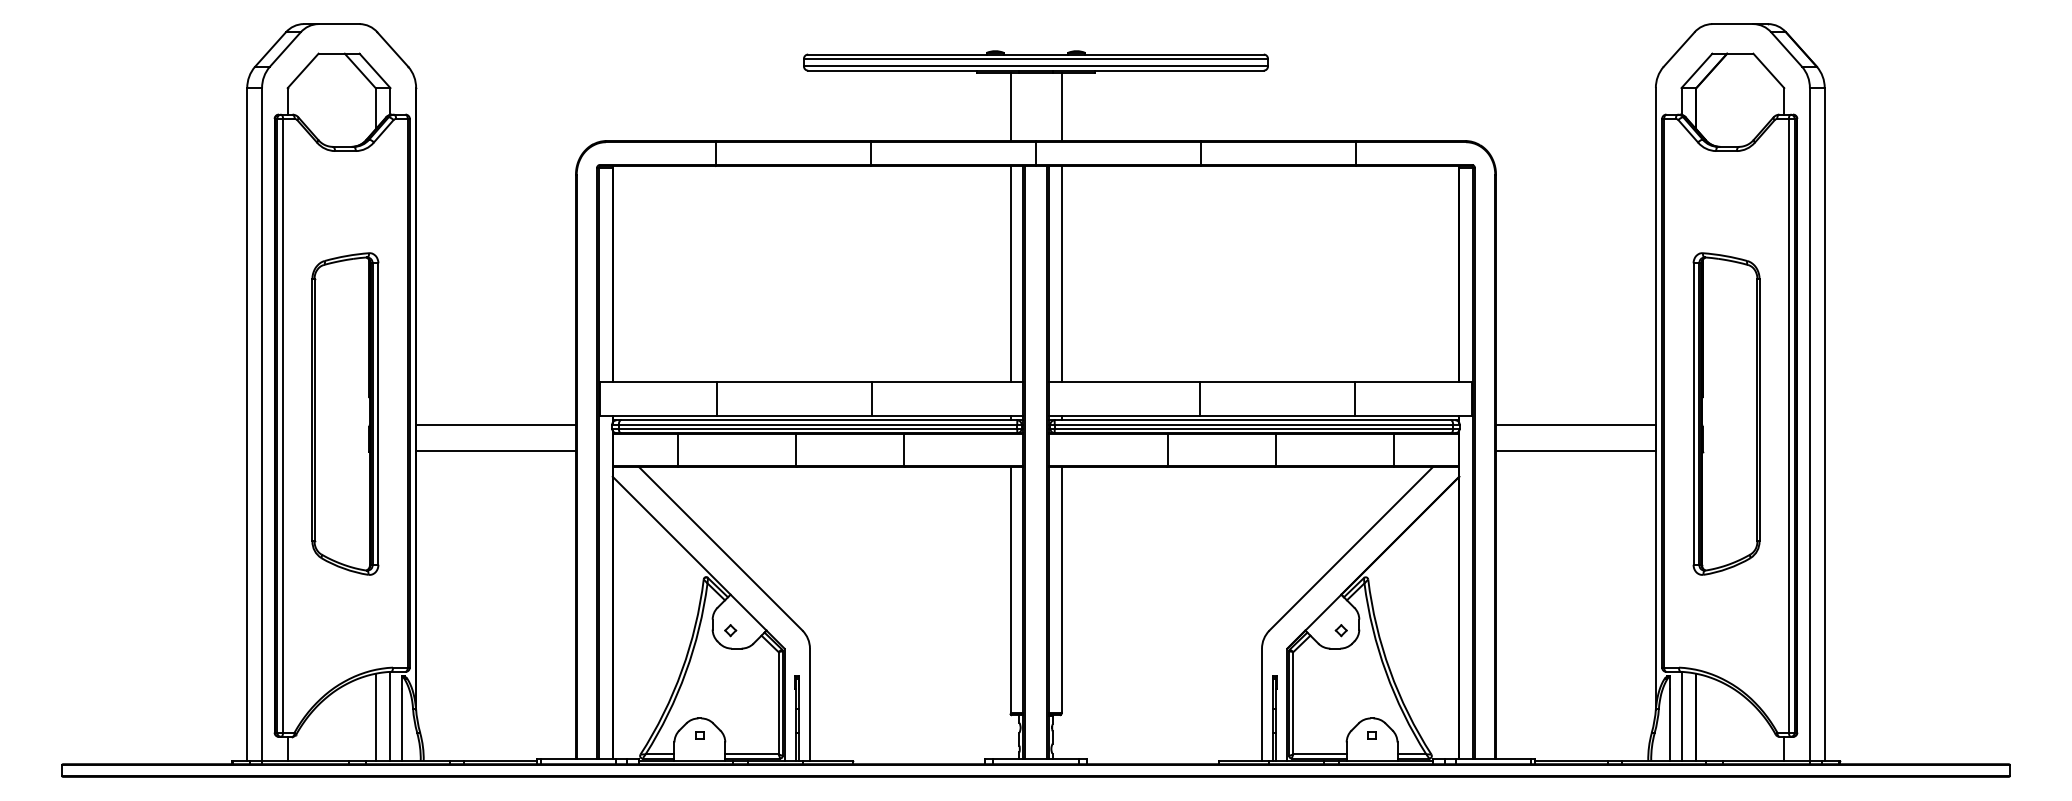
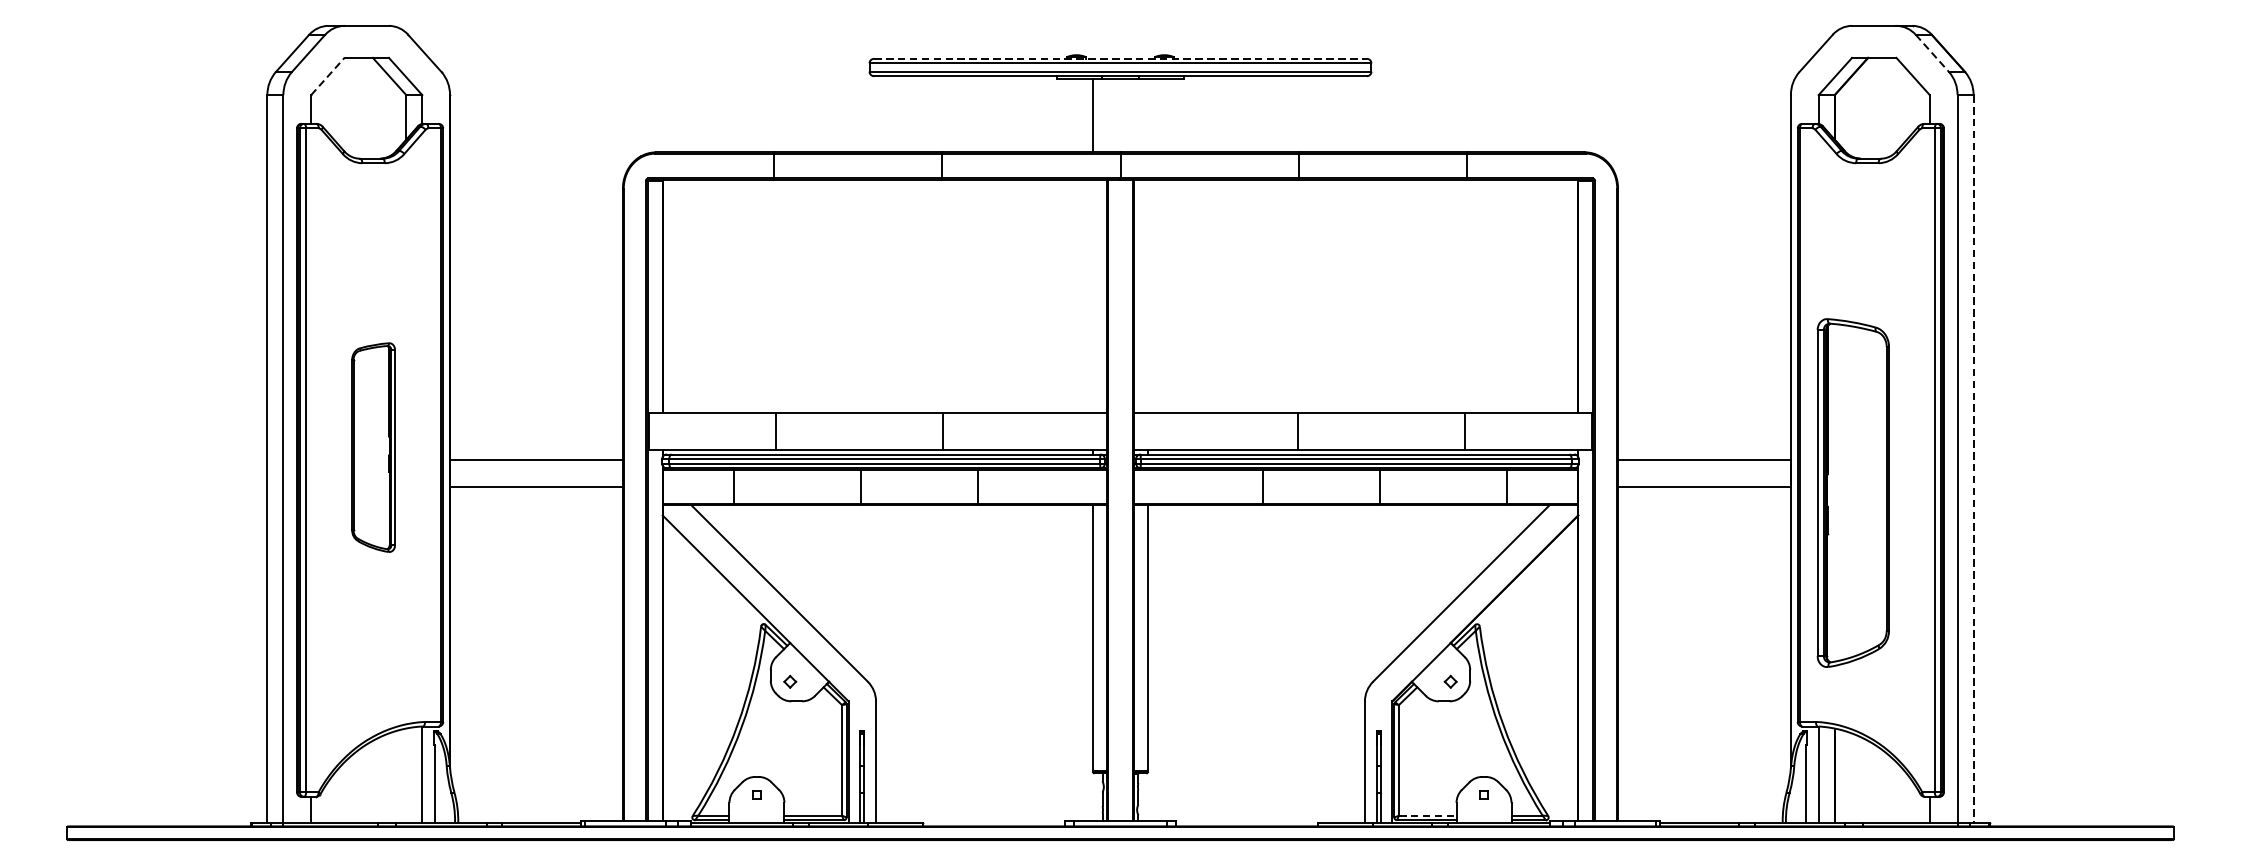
line: (1786, 49) -> (1932, 53), solid -> dashed
line: (1035, 54) -> (1119, 58), solid -> dashed
line: (303, 70) -> (328, 76), solid -> dashed
line: (1061, 106) -> (1148, 115), removed
line: (1010, 274) -> (1092, 296), removed
line: (1061, 274) -> (1148, 296), removed
part: (345, 413) -> (373, 447), size x0.6
part: (1726, 413) -> (1853, 492), moved
line: (1824, 424) -> (1973, 458), solid -> dashed
line: (375, 716) -> (406, 774), removed
line: (1320, 754) -> (1428, 815), solid -> dashed

